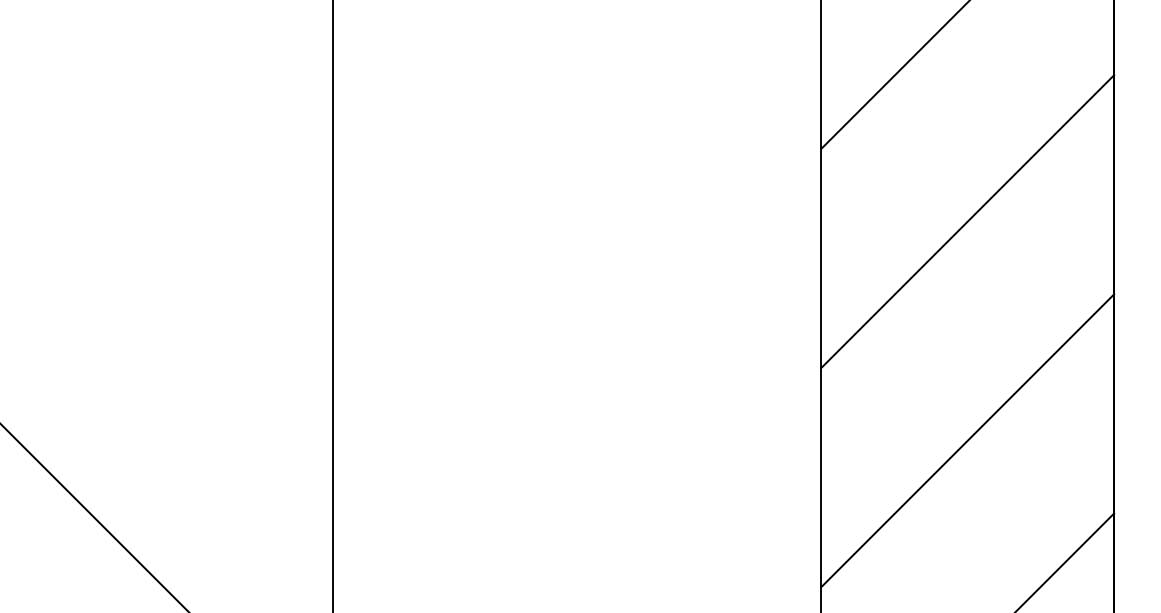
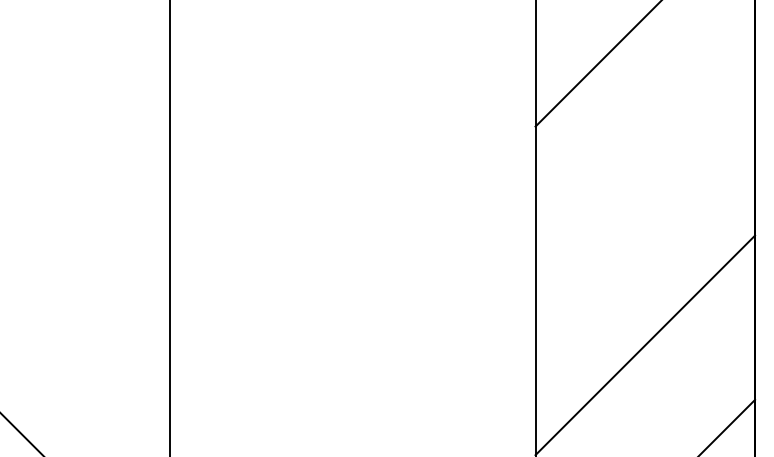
line: (967, 221) -> (645, 181), removed

